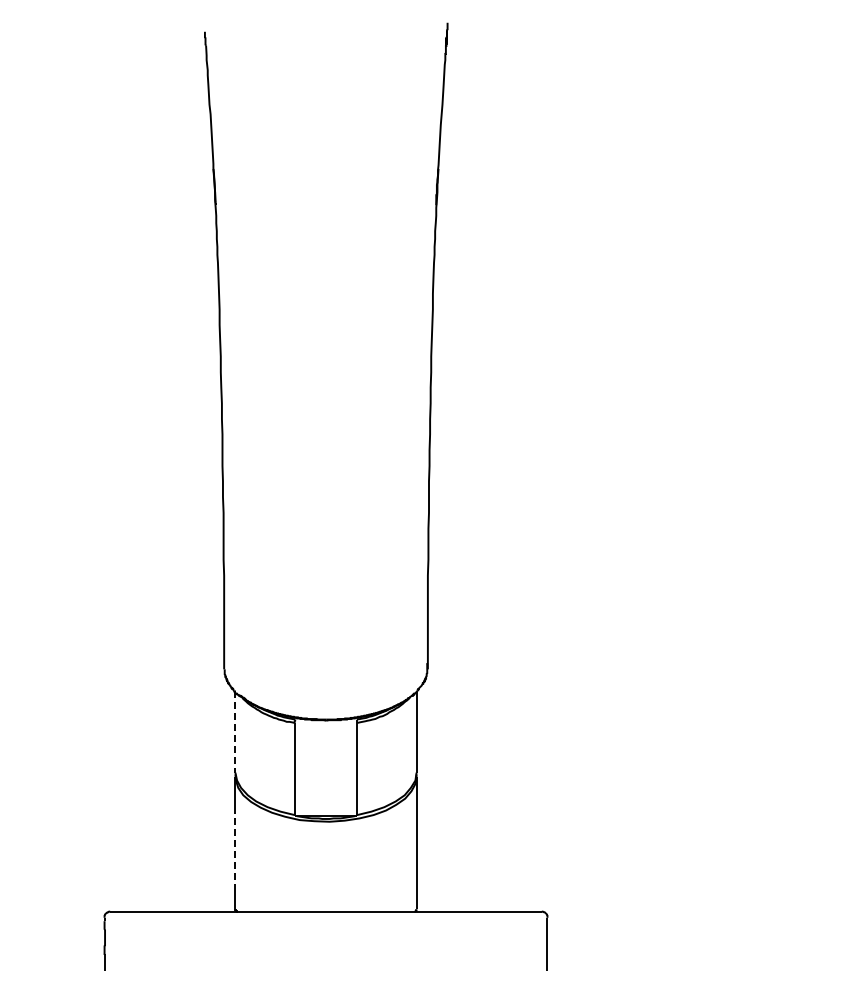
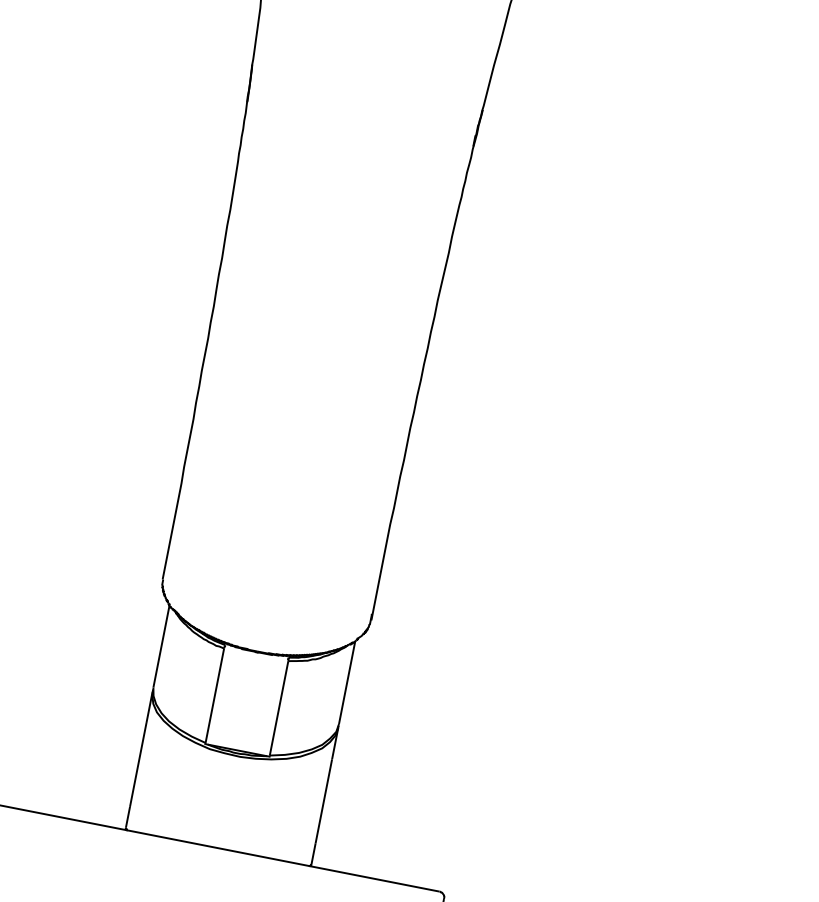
line: (235, 731) -> (161, 645), dashed -> solid
line: (235, 848) -> (138, 765), dashed -> solid

